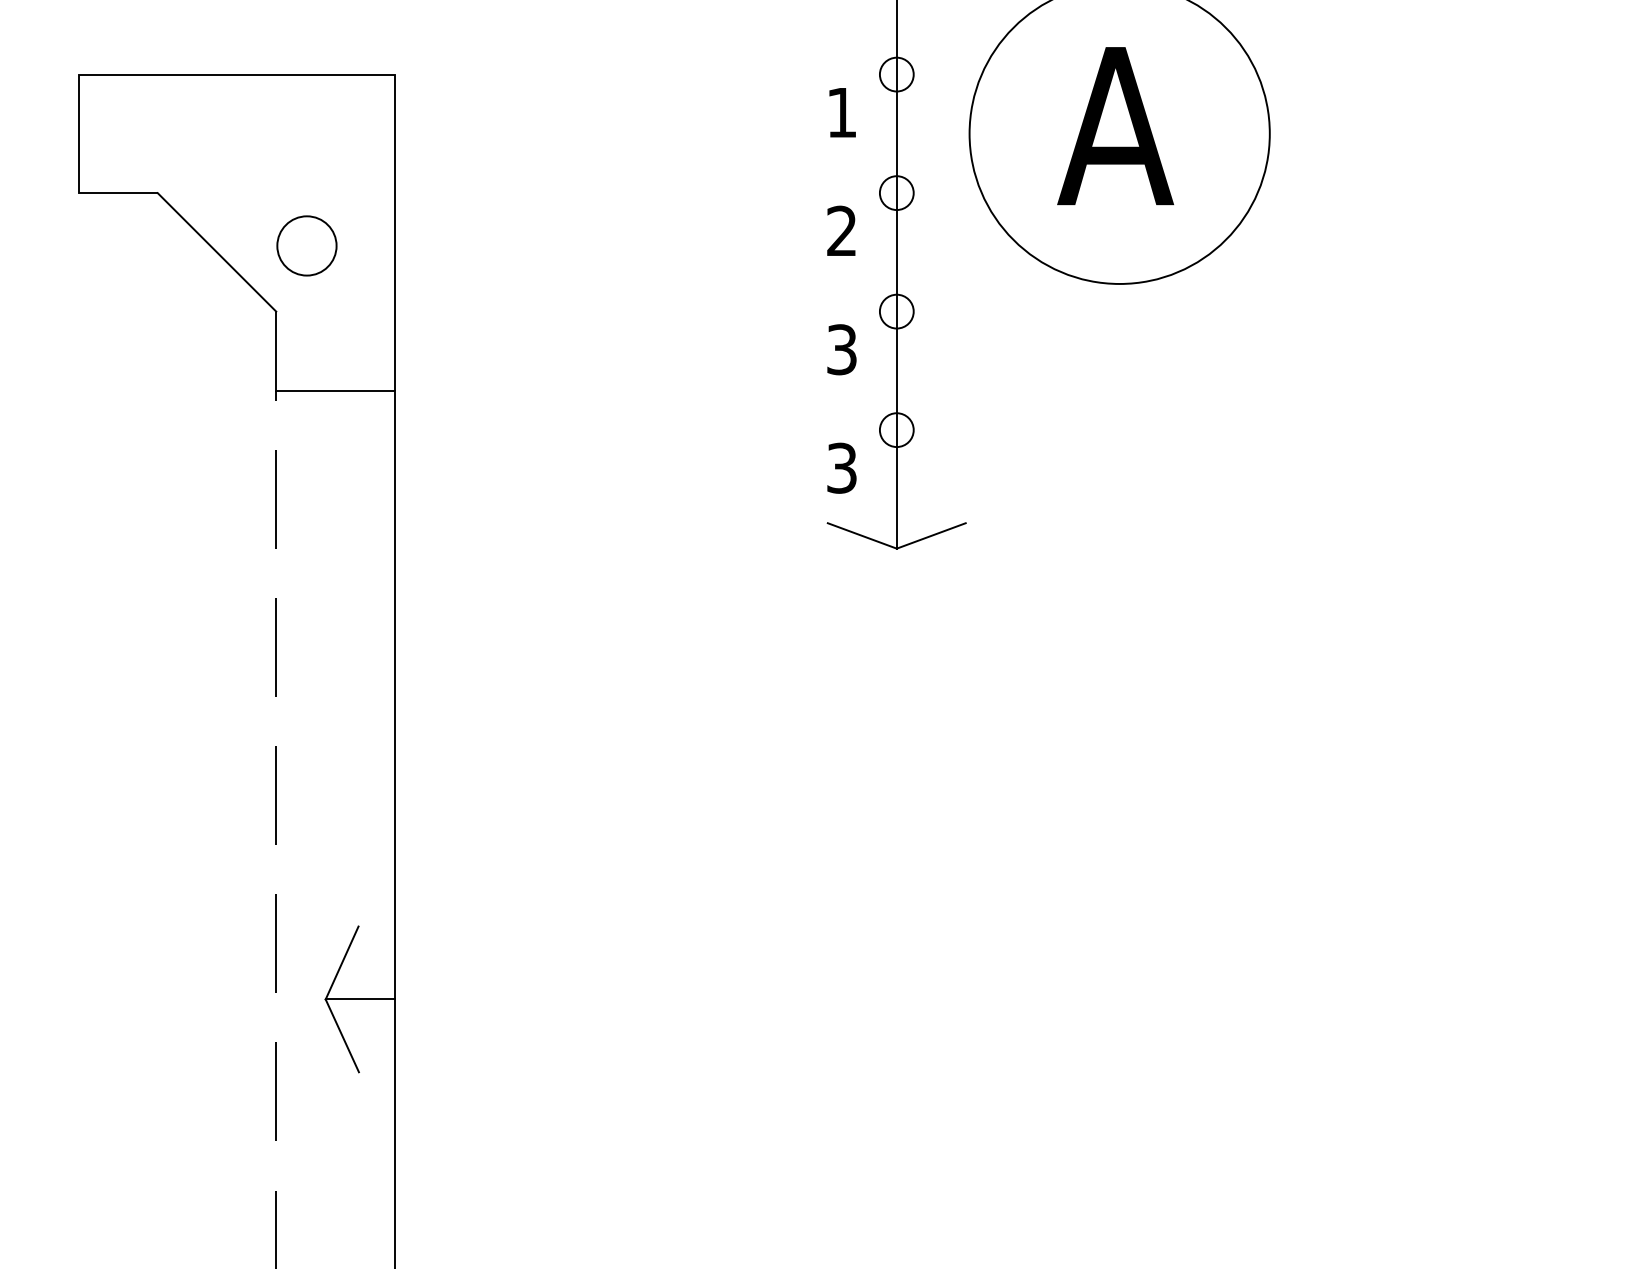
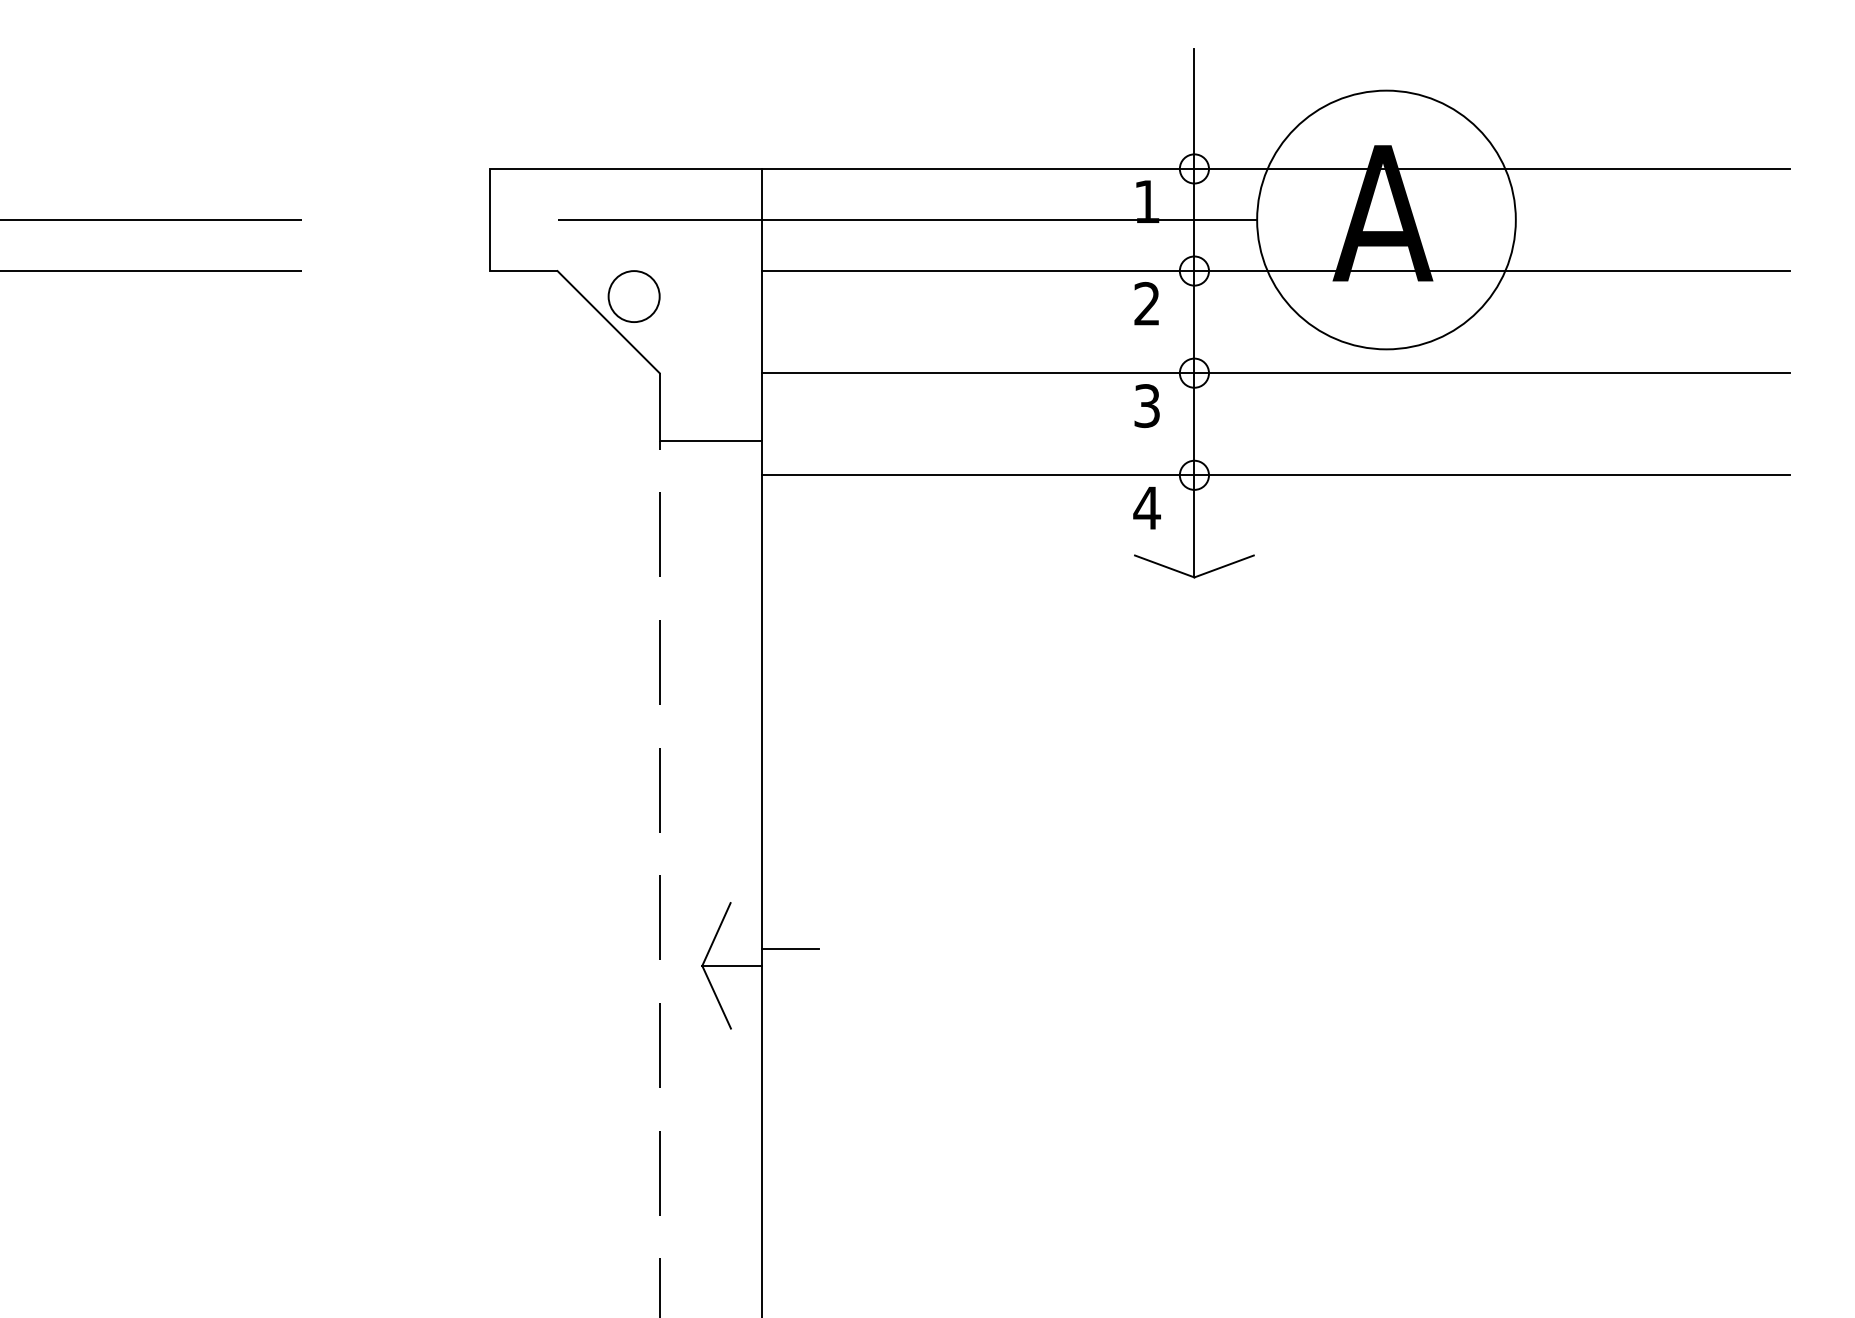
line: (990, 74) -> (1275, 168), added
line: (563, 134) -> (907, 220), added
line: (990, 193) -> (1275, 271), added
circle: (306, 245) -> (633, 296), moved
line: (990, 311) -> (1275, 373), added
line: (990, 430) -> (1275, 475), added
text: (841, 468) -> (1146, 508), 3 -> 4
line: (428, 979) -> (790, 948), added

